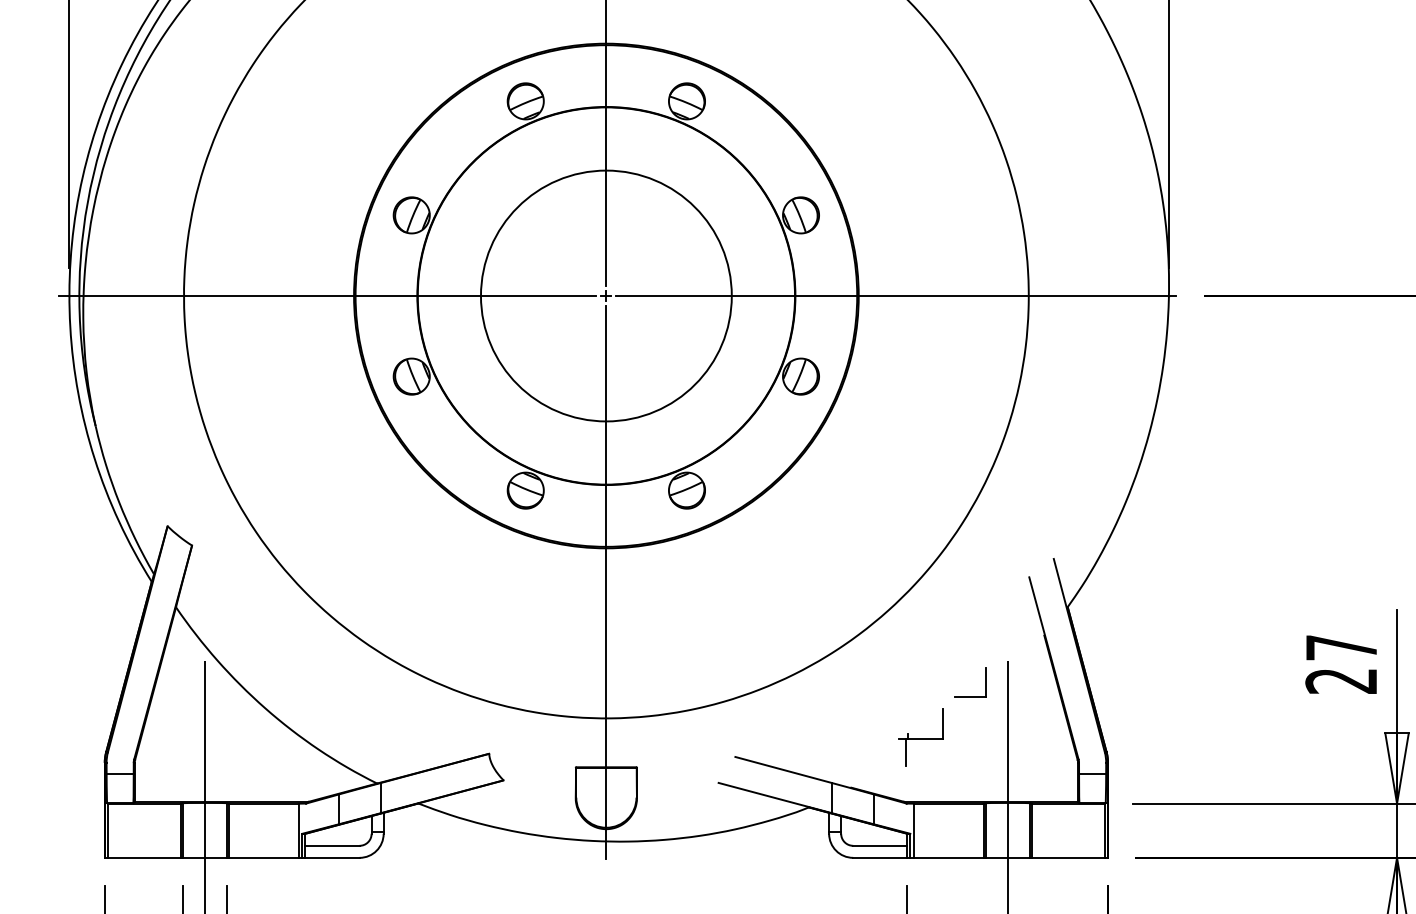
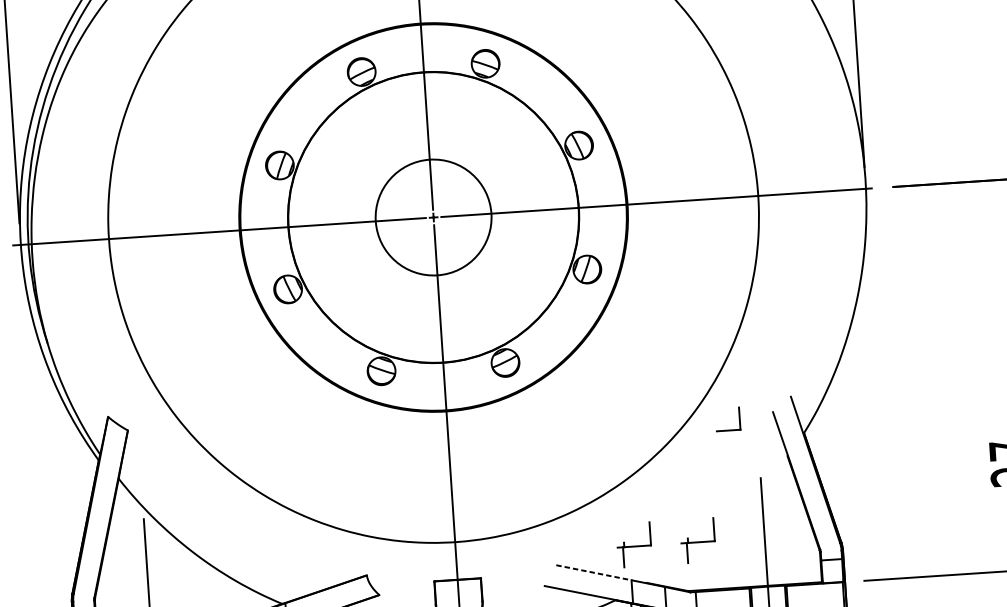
circle: (605, 295) -> (432, 217), size x0.6
part: (970, 696) -> (728, 429), moved
part: (837, 737) -> (633, 545), added
line: (783, 769) -> (593, 572), solid -> dashed

